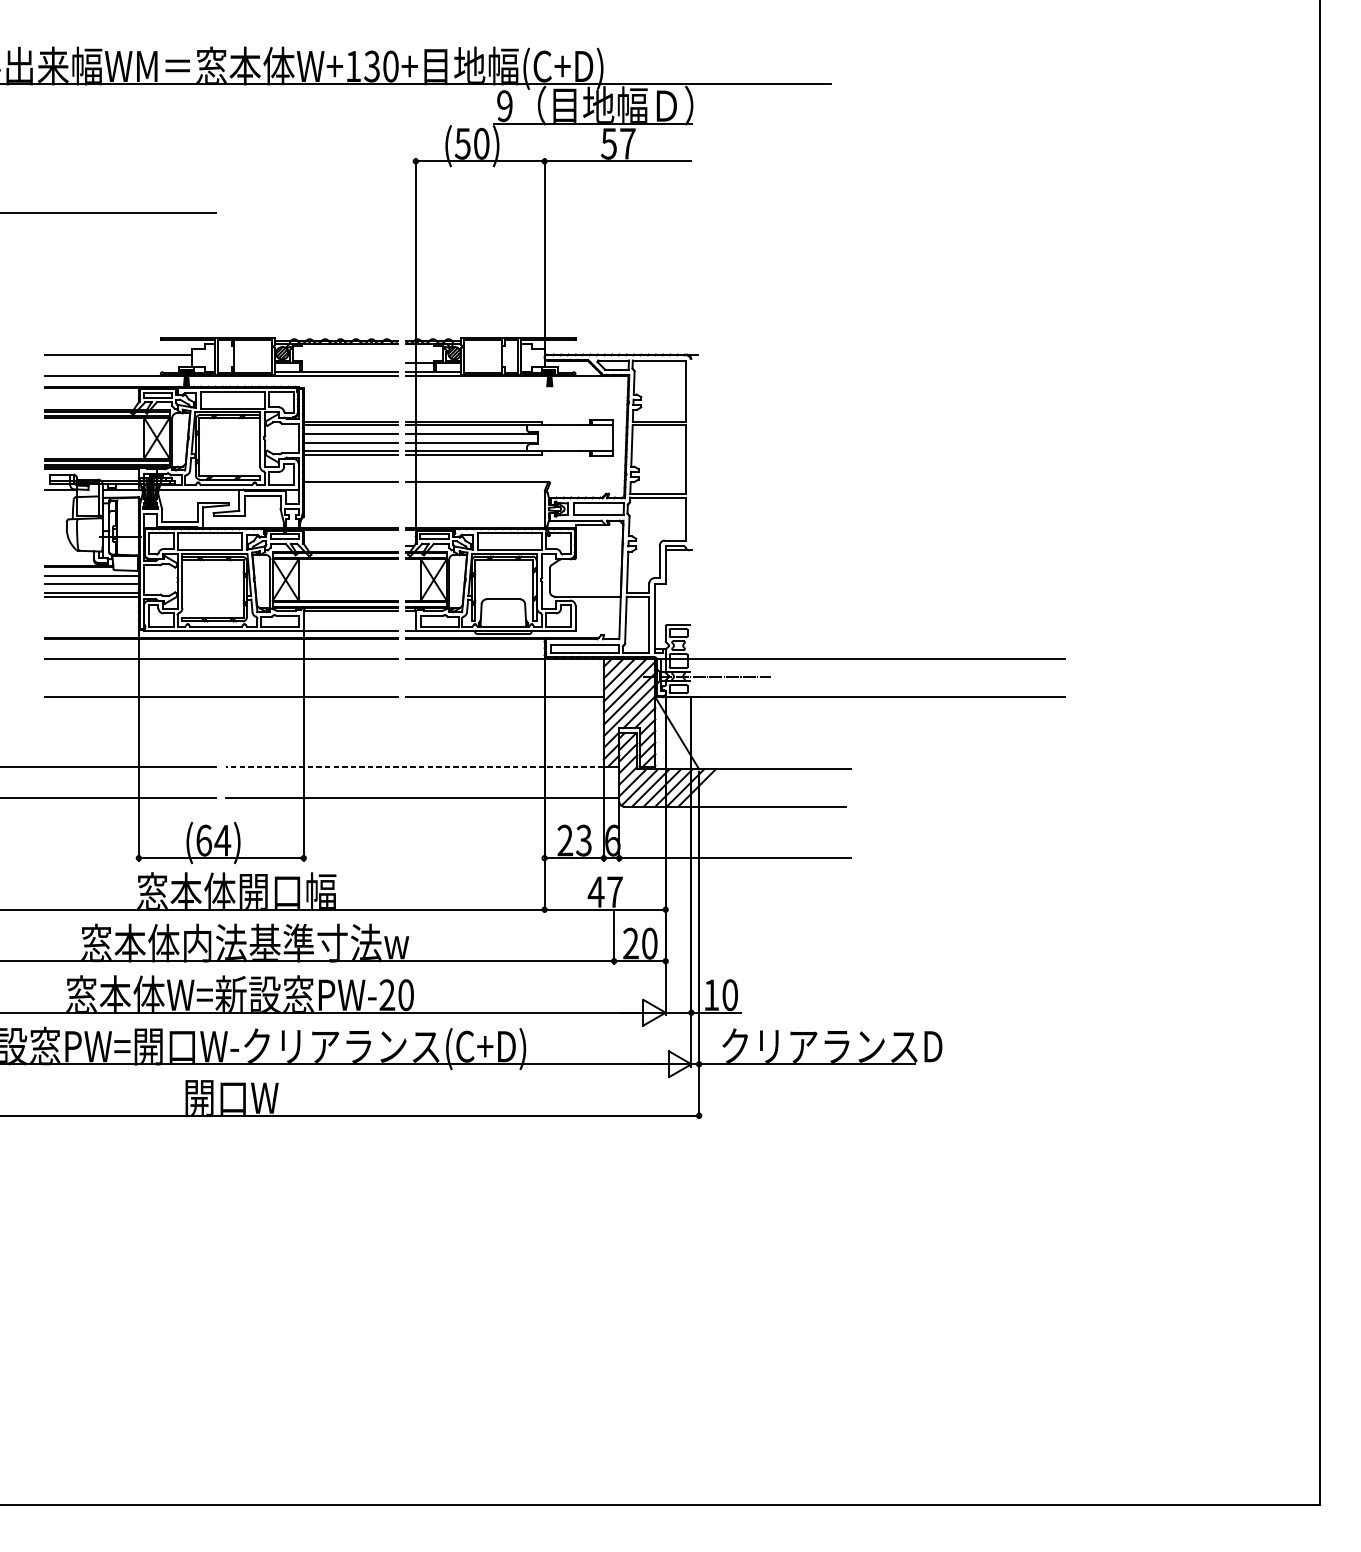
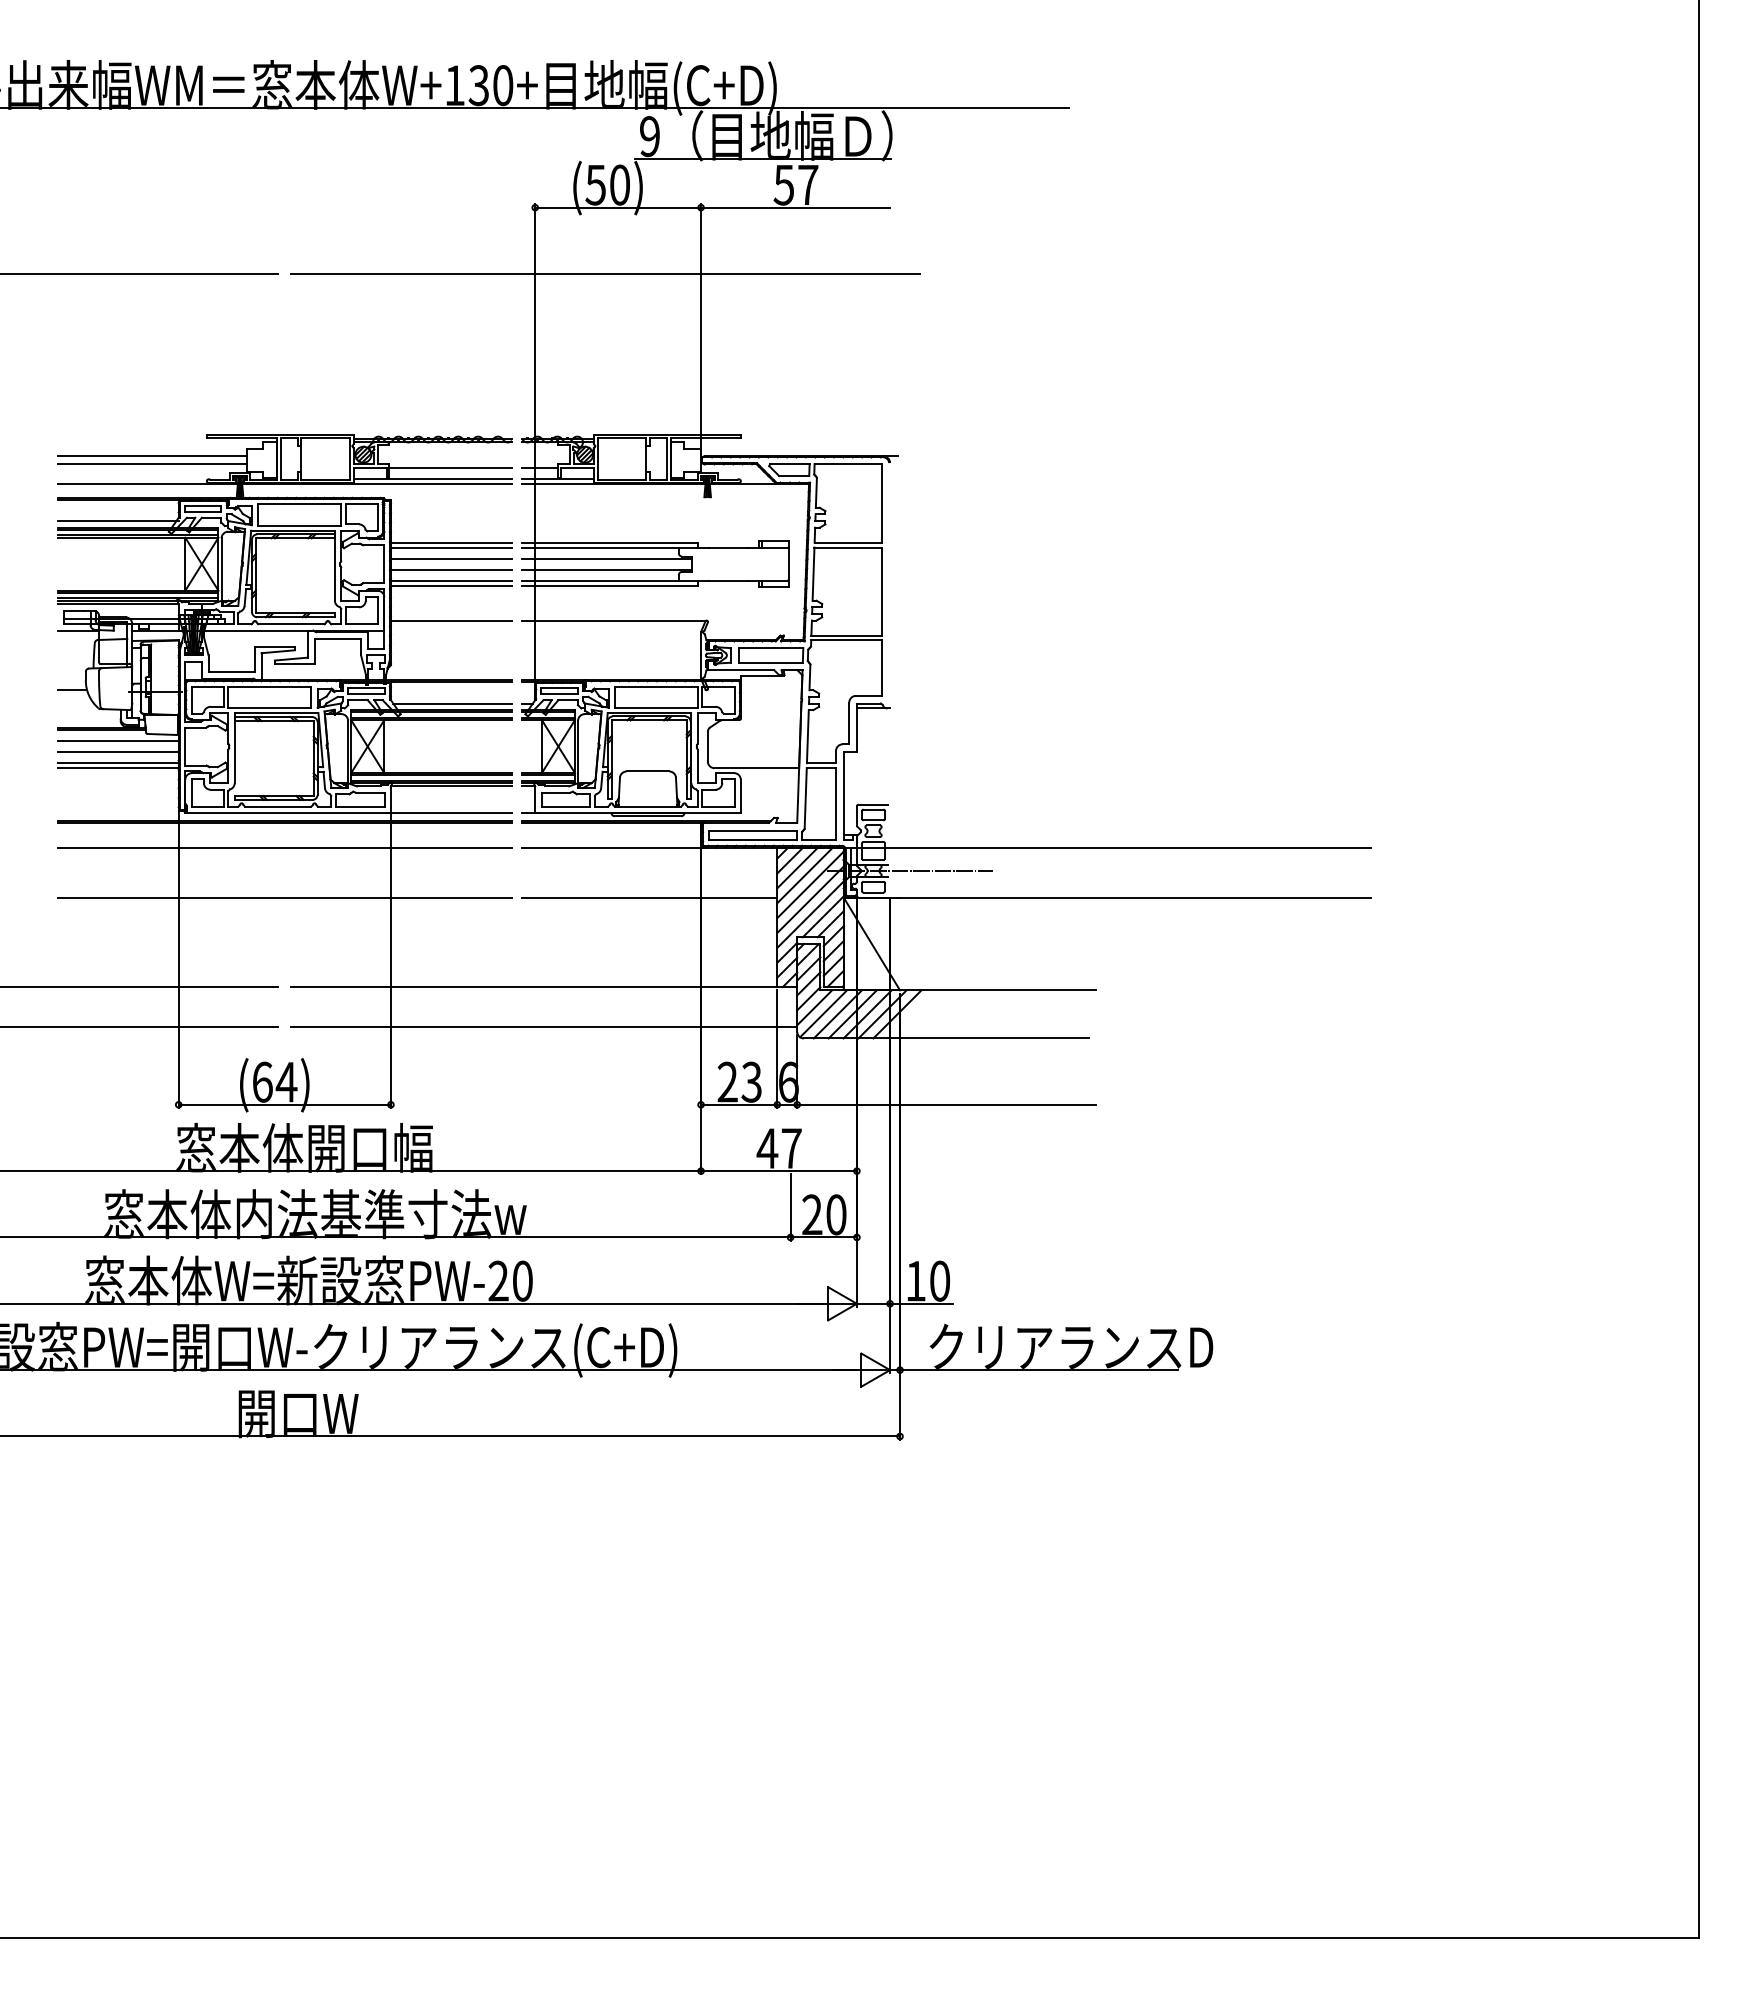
line: (470, 213) -> (605, 274), added
line: (117, 360) -> (151, 464), added
line: (350, 363) -> (450, 467), added
line: (91, 405) -> (117, 521), added
line: (56, 536) -> (72, 690), added
line: (351, 546) -> (452, 703), added
line: (415, 767) -> (534, 987), dashed -> solid

